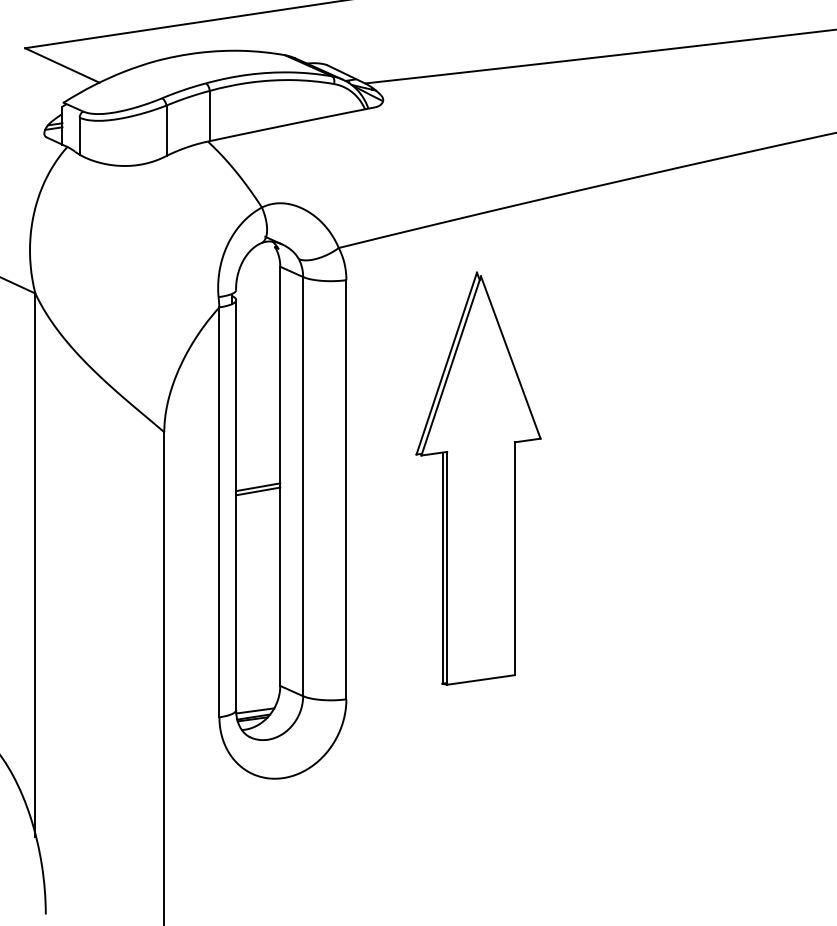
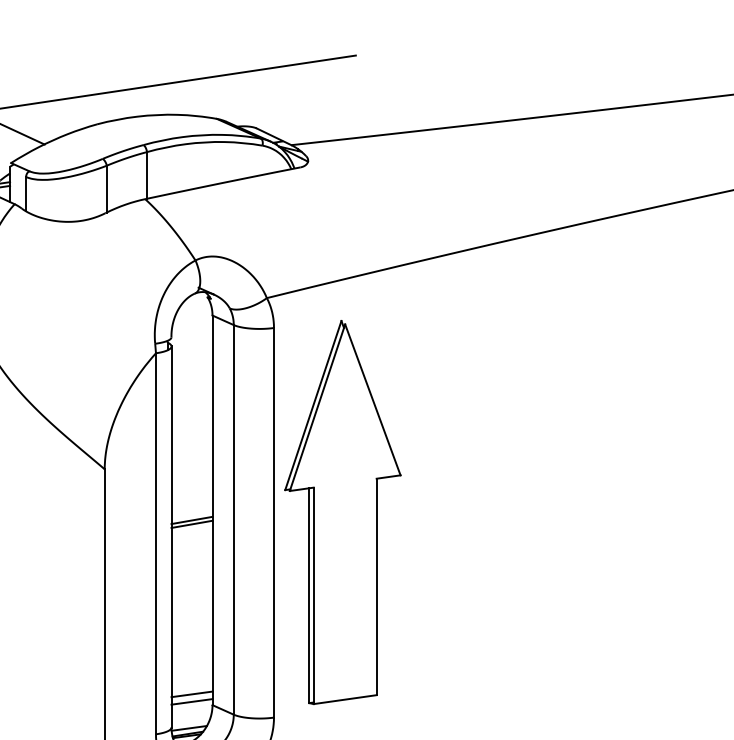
part: (478, 478) -> (342, 512), moved
line: (258, 674) -> (192, 694), added
line: (258, 682) -> (192, 701), added

